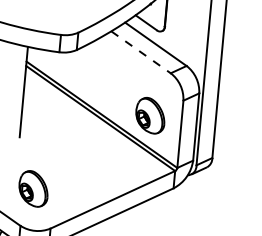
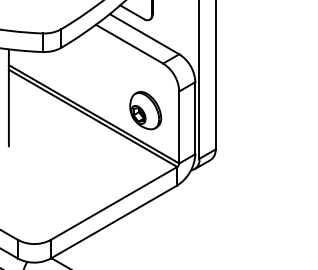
line: (140, 52) -> (129, 44), dashed -> solid
part: (33, 188) -> (28, 199), removed

